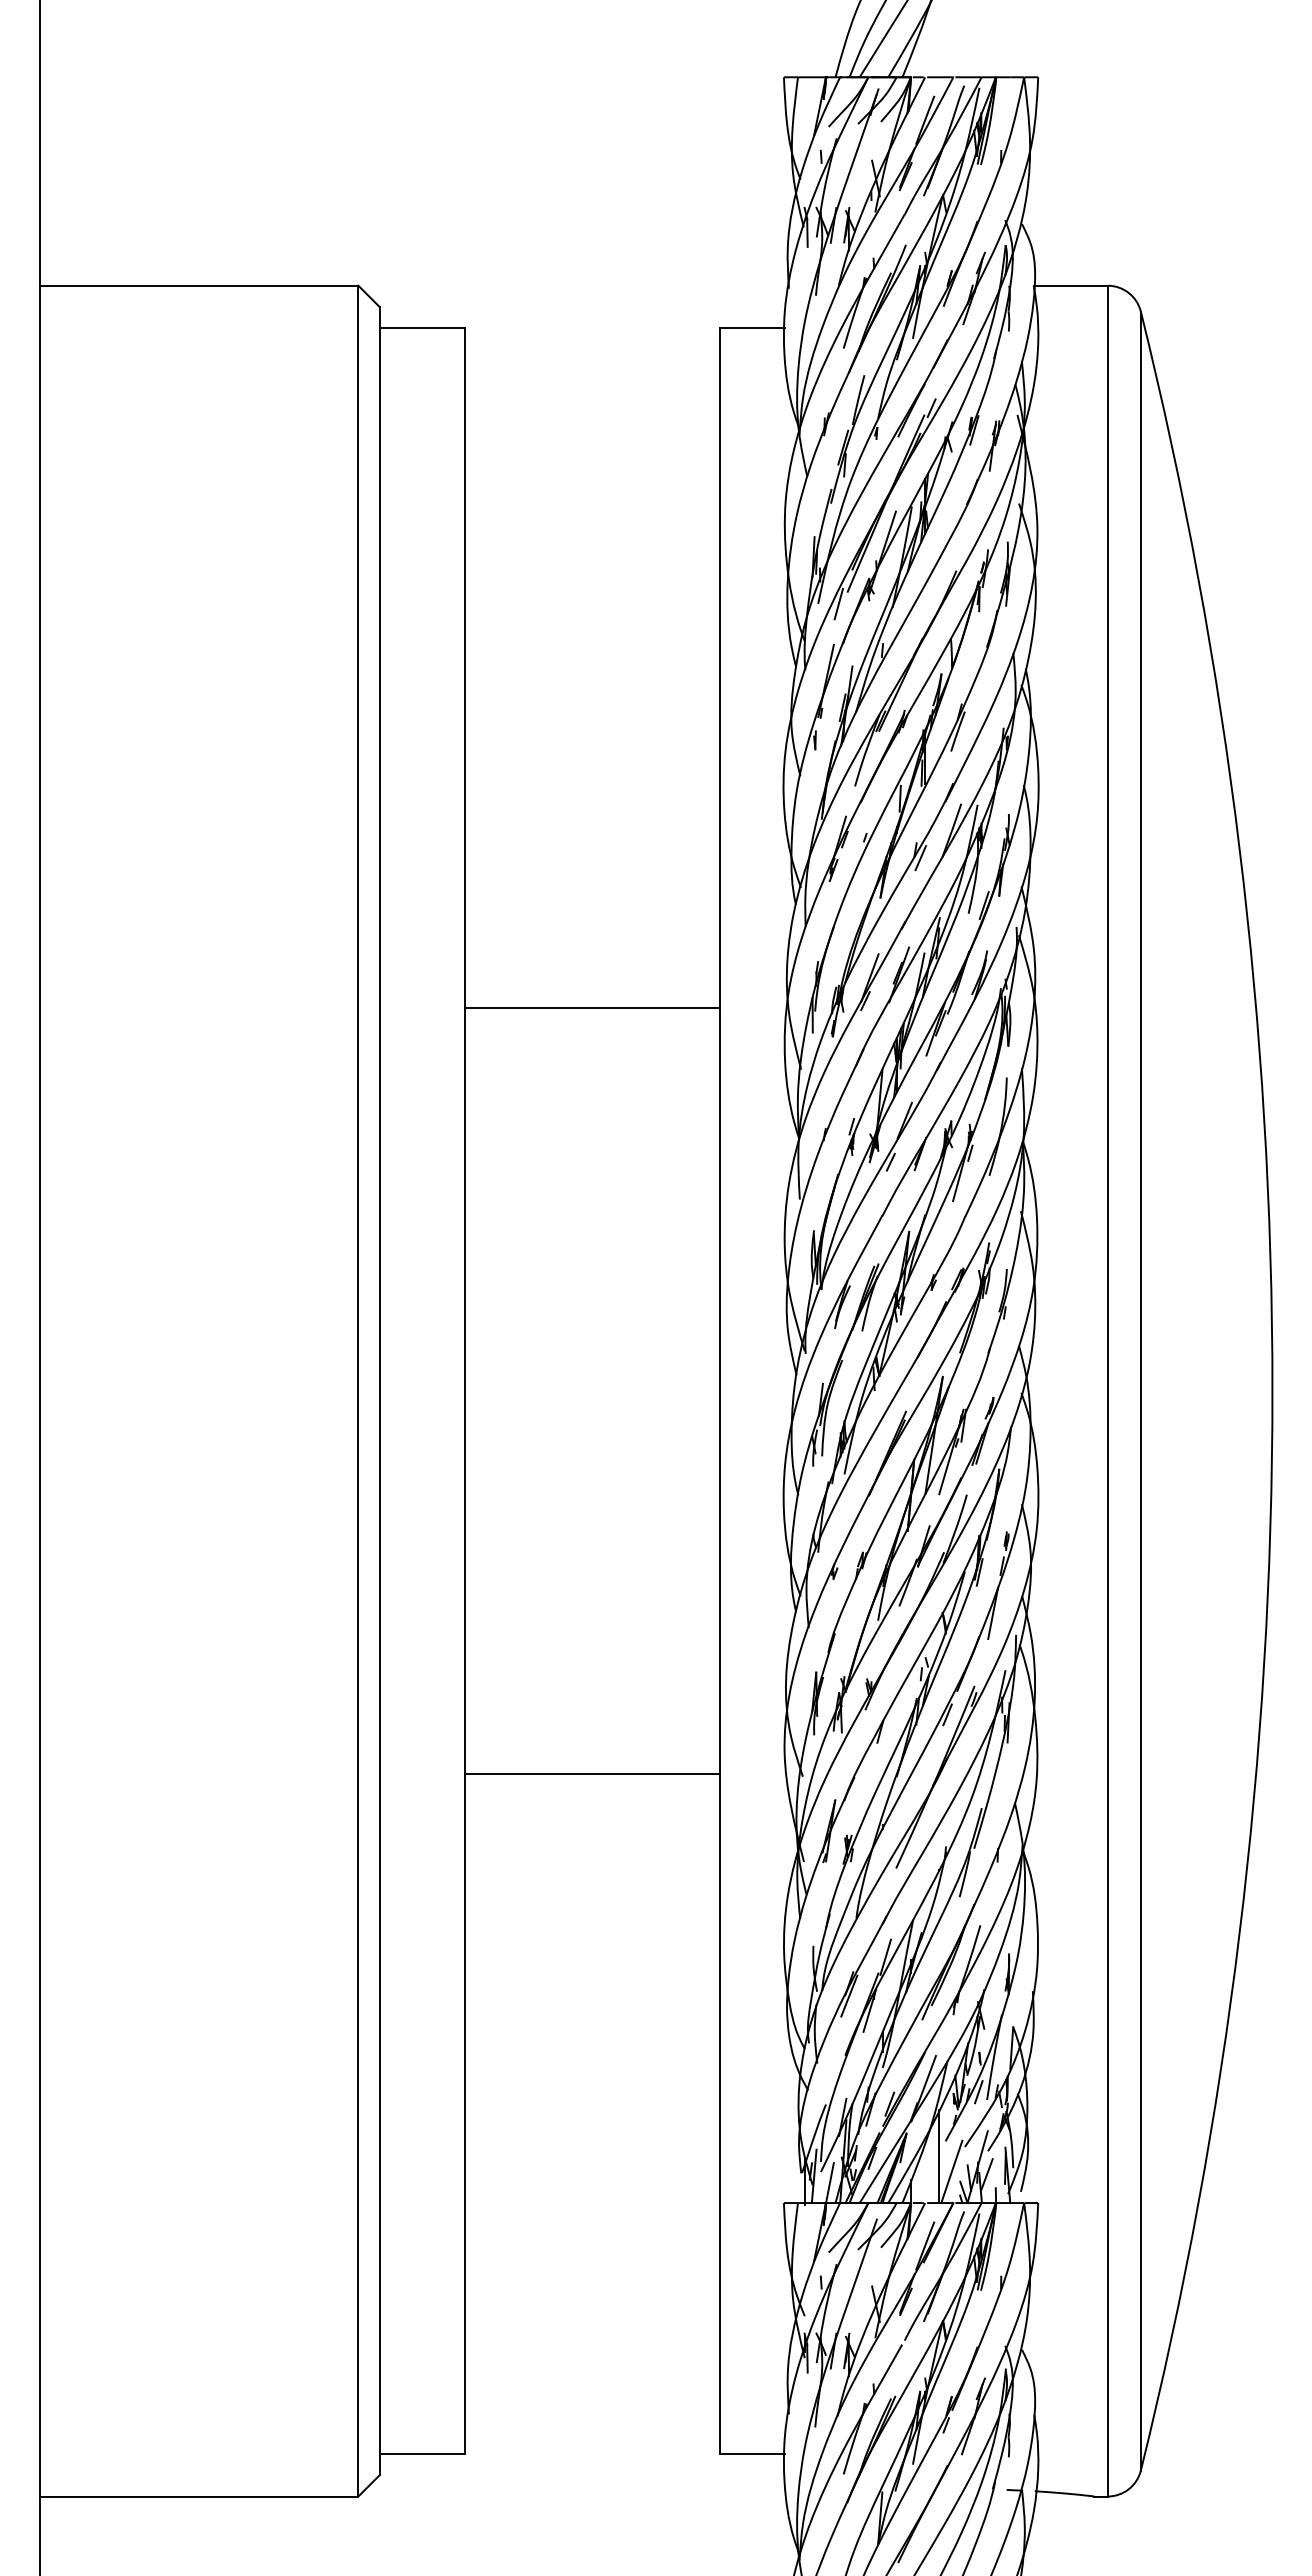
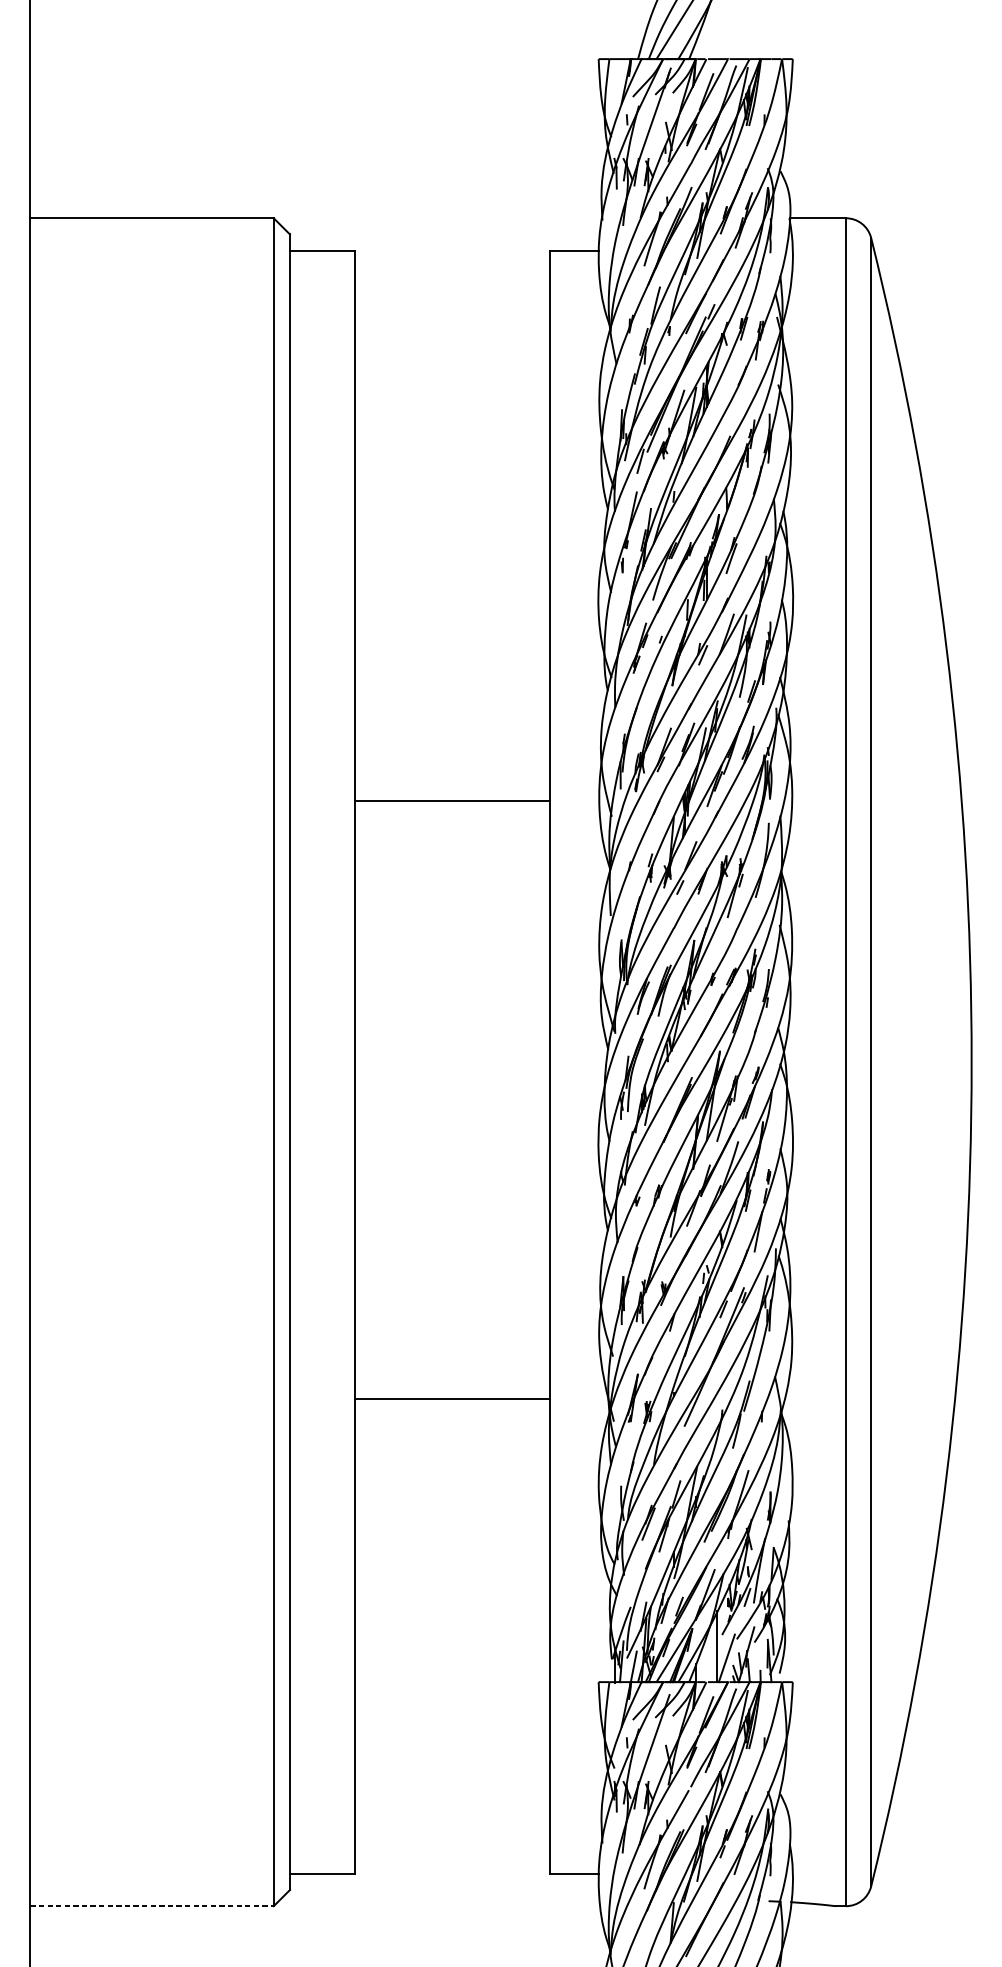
line: (591, 1008) -> (451, 801), moved
line: (591, 1773) -> (451, 1399), moved
line: (986, 2174) -> (753, 1660), removed
line: (199, 2496) -> (152, 1906), solid -> dashed

